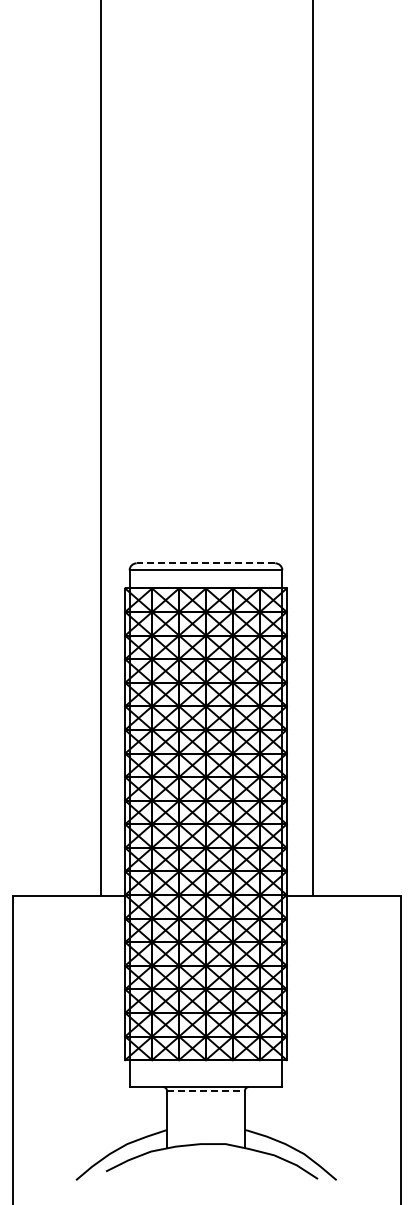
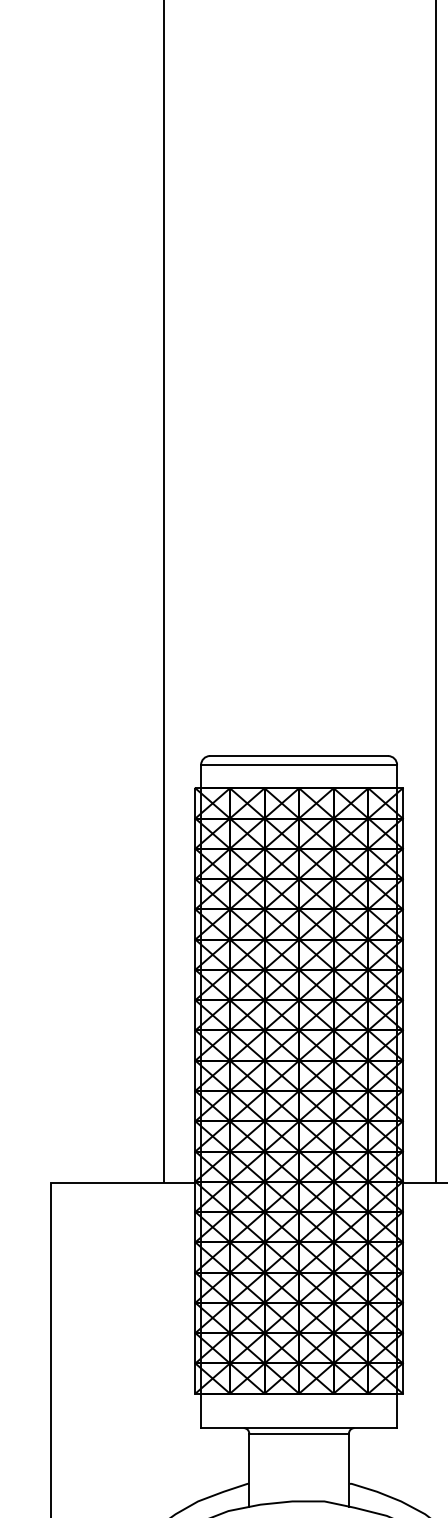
line: (205, 563) -> (298, 756), dashed -> solid
line: (205, 1091) -> (298, 1433), dashed -> solid

